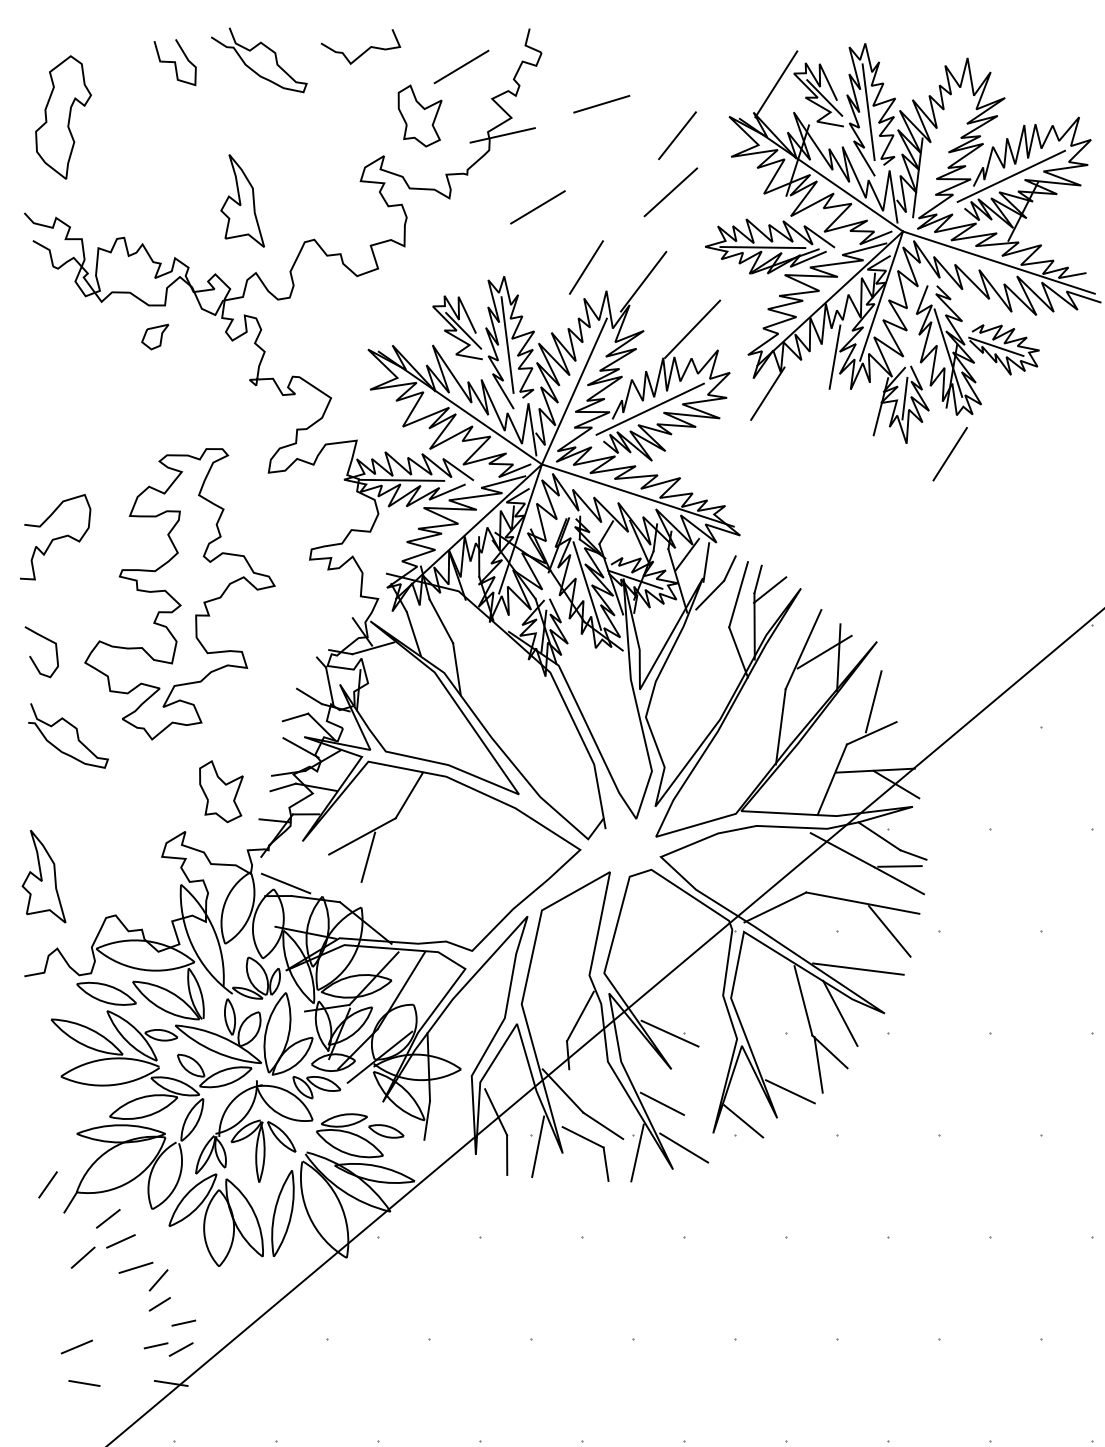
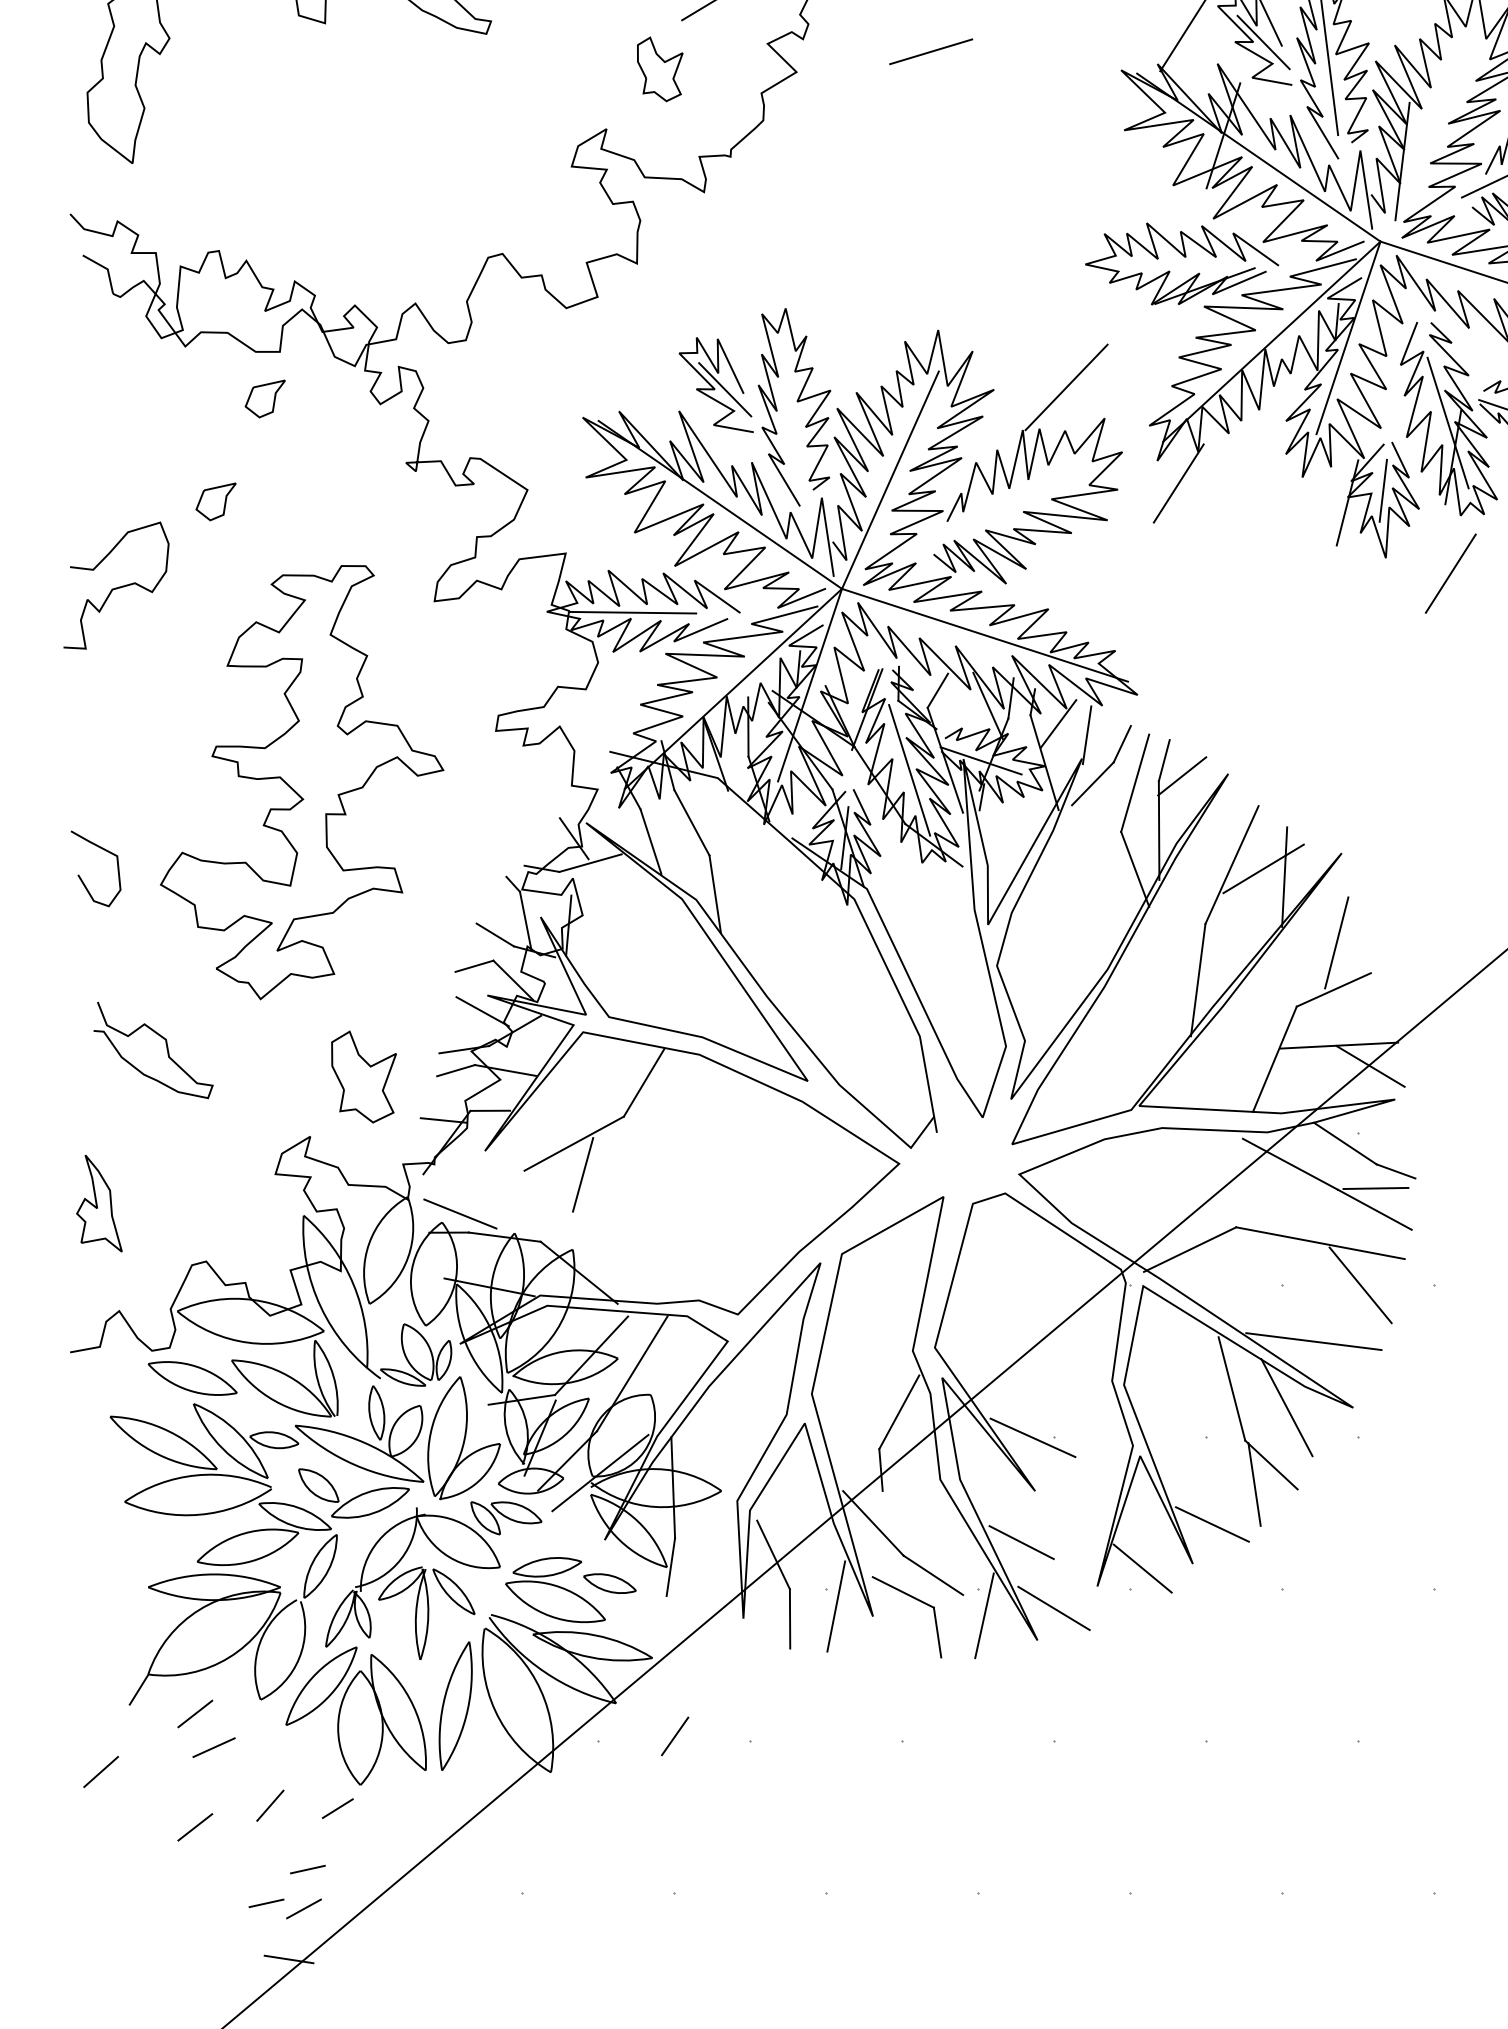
part: (419, 115) -> (659, 68), size x0.7
line: (502, 135) -> (783, 98), removed
line: (677, 135) -> (1044, 98), removed
line: (670, 192) -> (1033, 183), removed
part: (242, 200) -> (395, 195), removed
line: (537, 207) -> (835, 205), removed
line: (762, 247) -> (1170, 265), removed
line: (585, 267) -> (906, 295), removed
line: (643, 281) -> (993, 316), removed
line: (507, 344) -> (790, 410), removed
line: (834, 356) -> (1278, 427), removed
part: (122, 405) -> (216, 501), added
line: (649, 408) -> (1002, 505), removed
curve: (56, 537) -> (118, 586), moved
curve: (76, 734) -> (165, 1048), moved
part: (43, 876) -> (98, 1203), size x0.7
line: (47, 1184) -> (674, 1735), moved
line: (82, 1257) -> (100, 1771), moved
line: (135, 1267) -> (235, 1786), removed
line: (108, 1294) -> (195, 1826), added
line: (159, 1304) -> (337, 1808), moved
line: (76, 1346) -> (147, 1904), removed
line: (84, 1382) -> (159, 1958), removed

